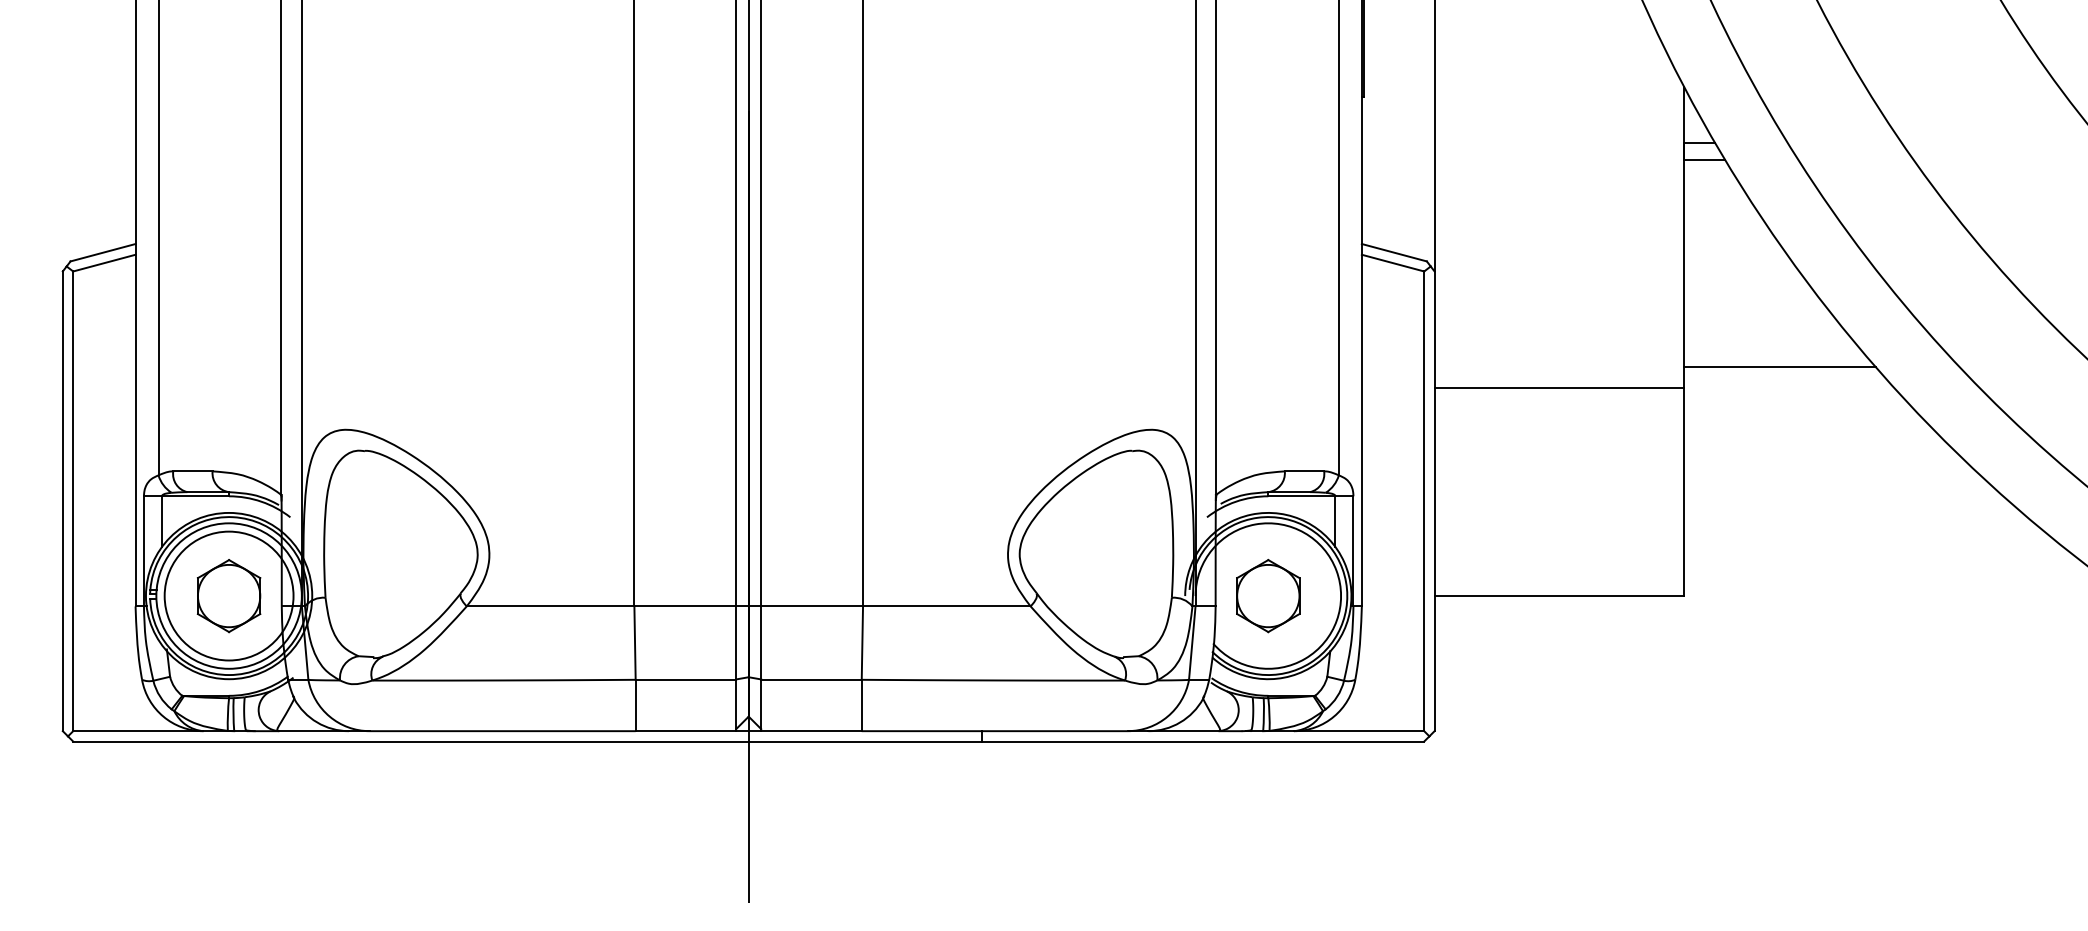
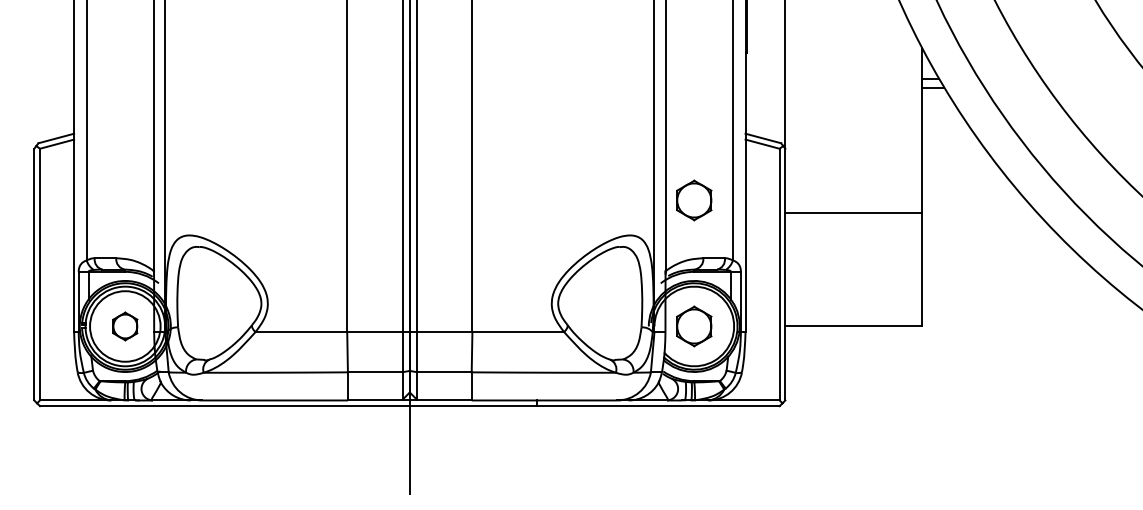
part: (1268, 365) -> (694, 200), added
line: (1780, 367) -> (974, 201), removed
part: (229, 596) -> (125, 326), size x0.7

